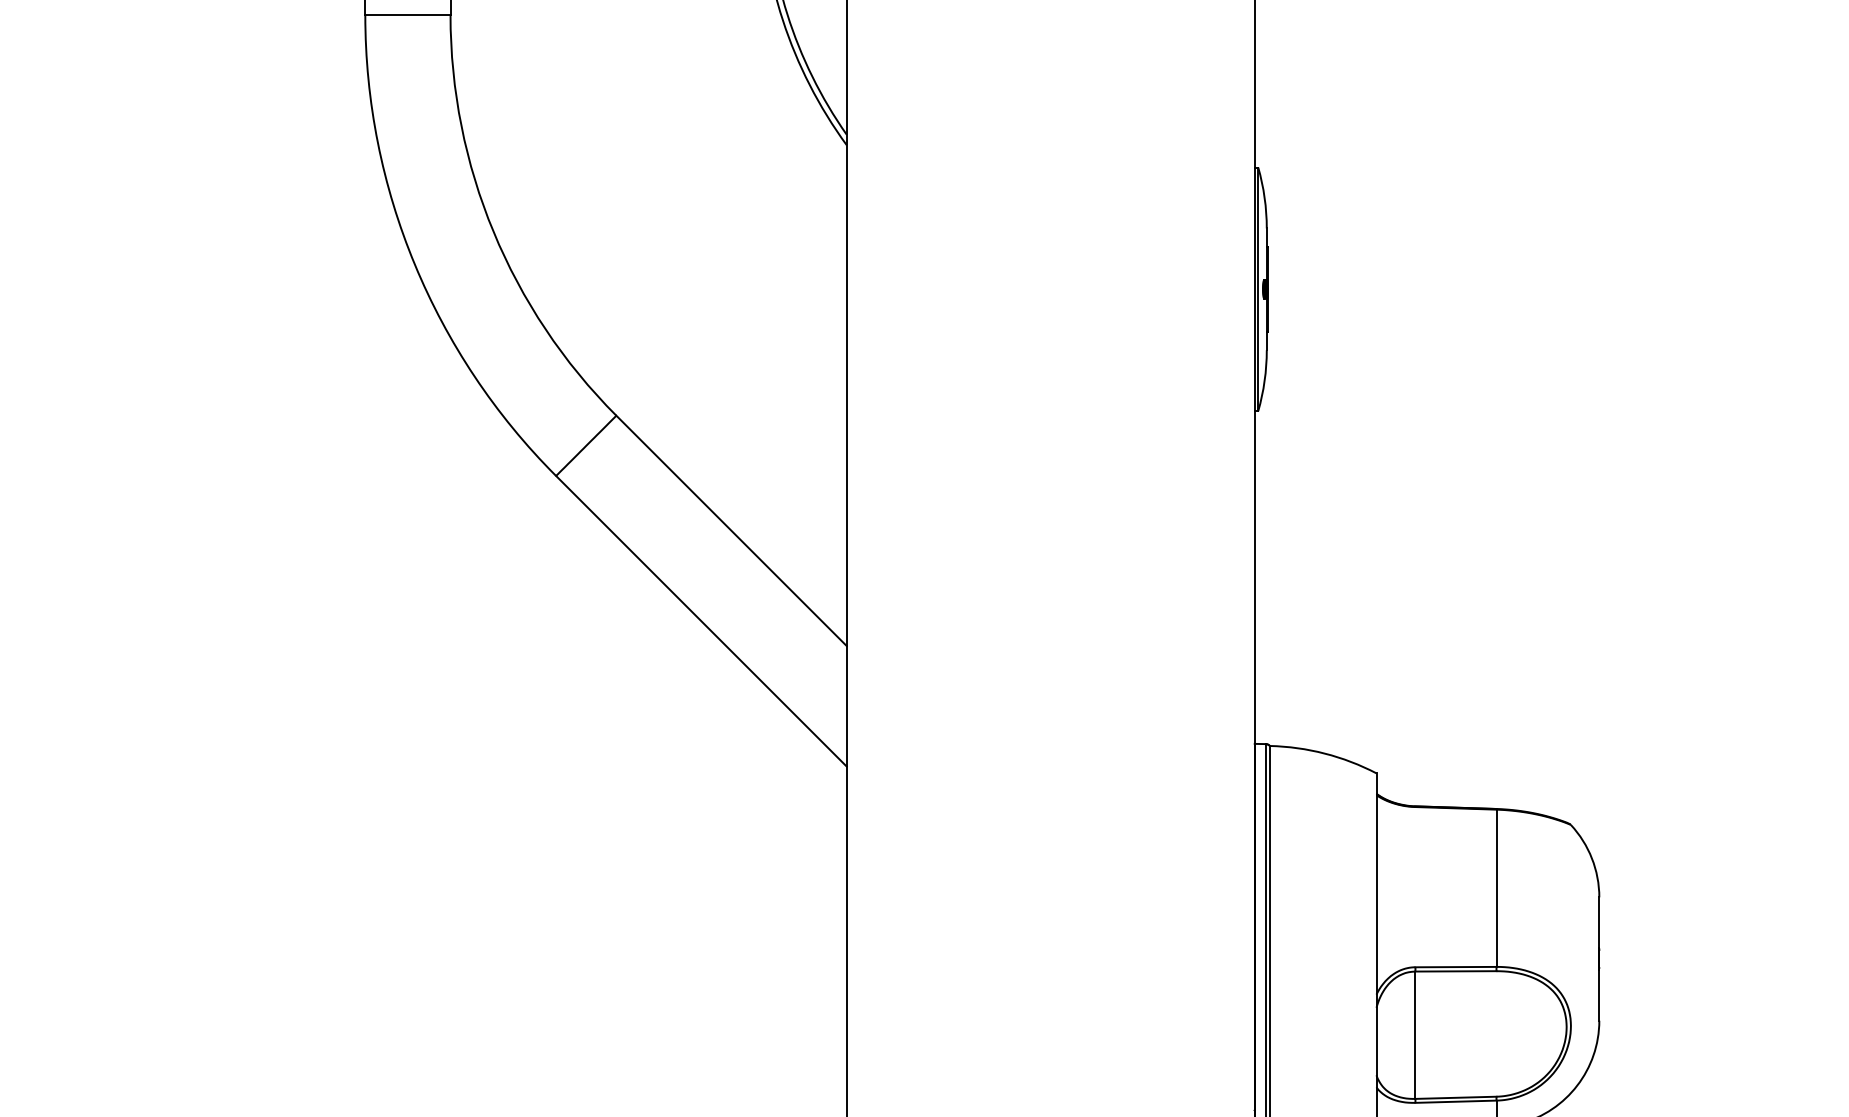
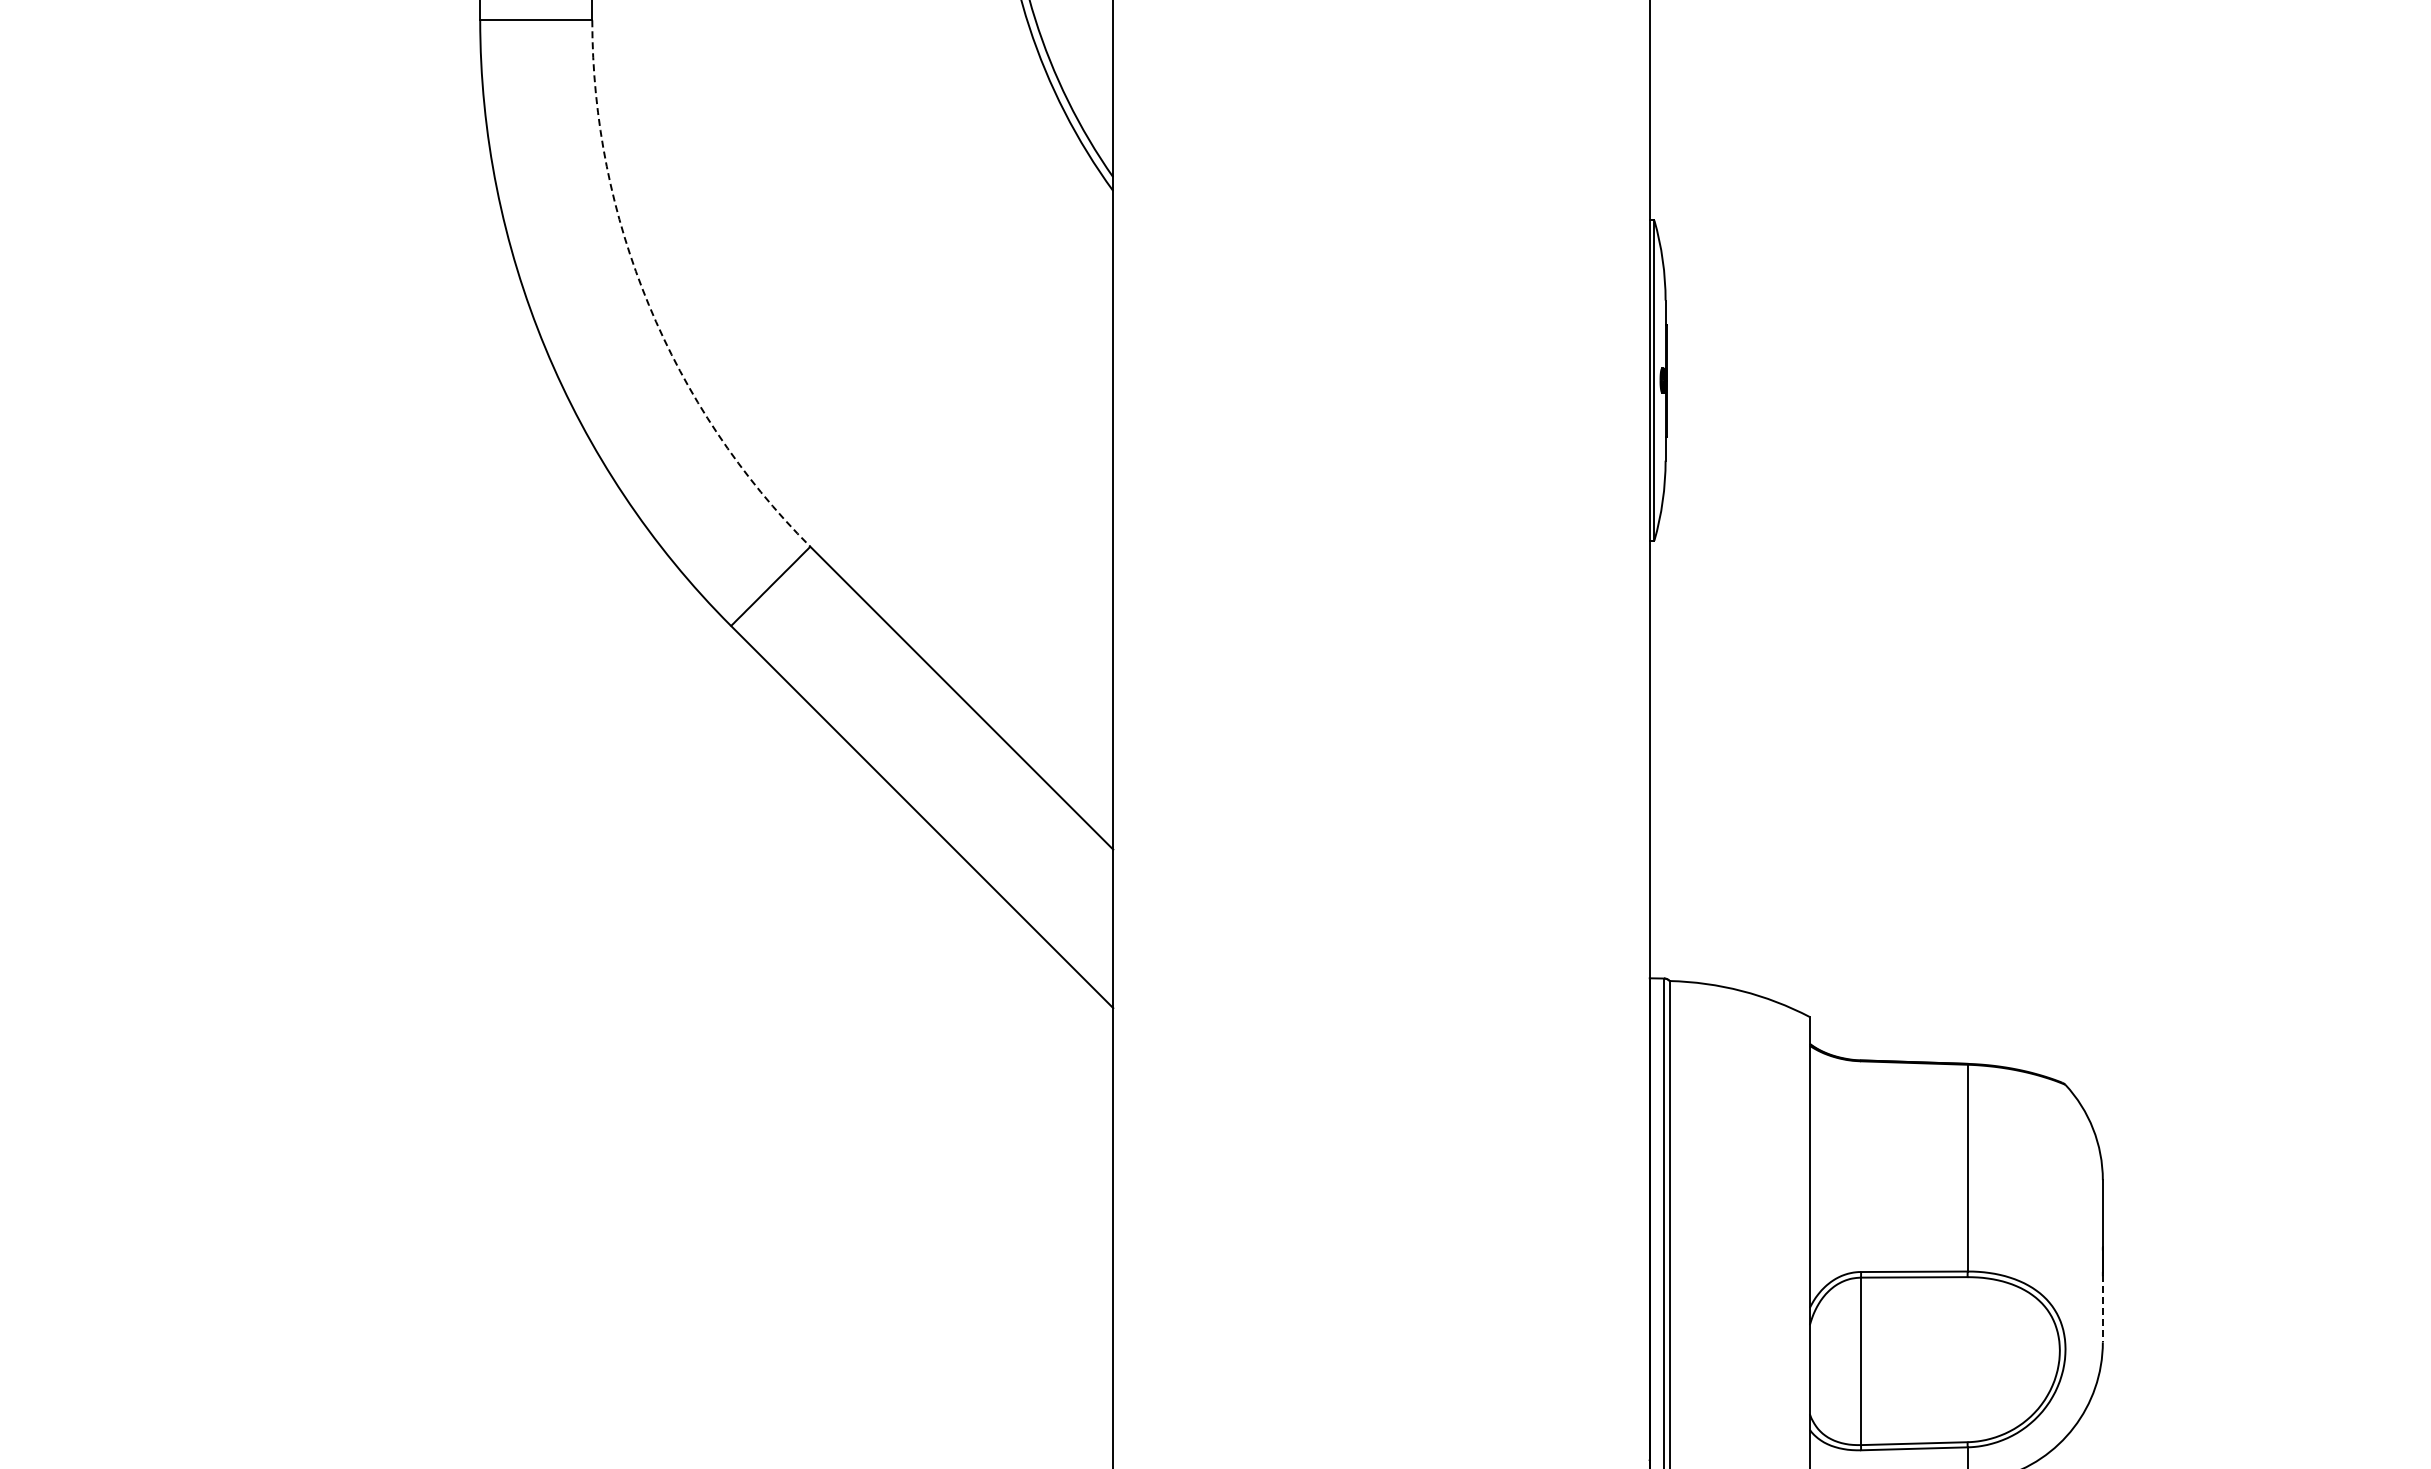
arc: (493, 232) -> (648, 305), solid -> dashed
line: (1599, 995) -> (2102, 1308), solid -> dashed

